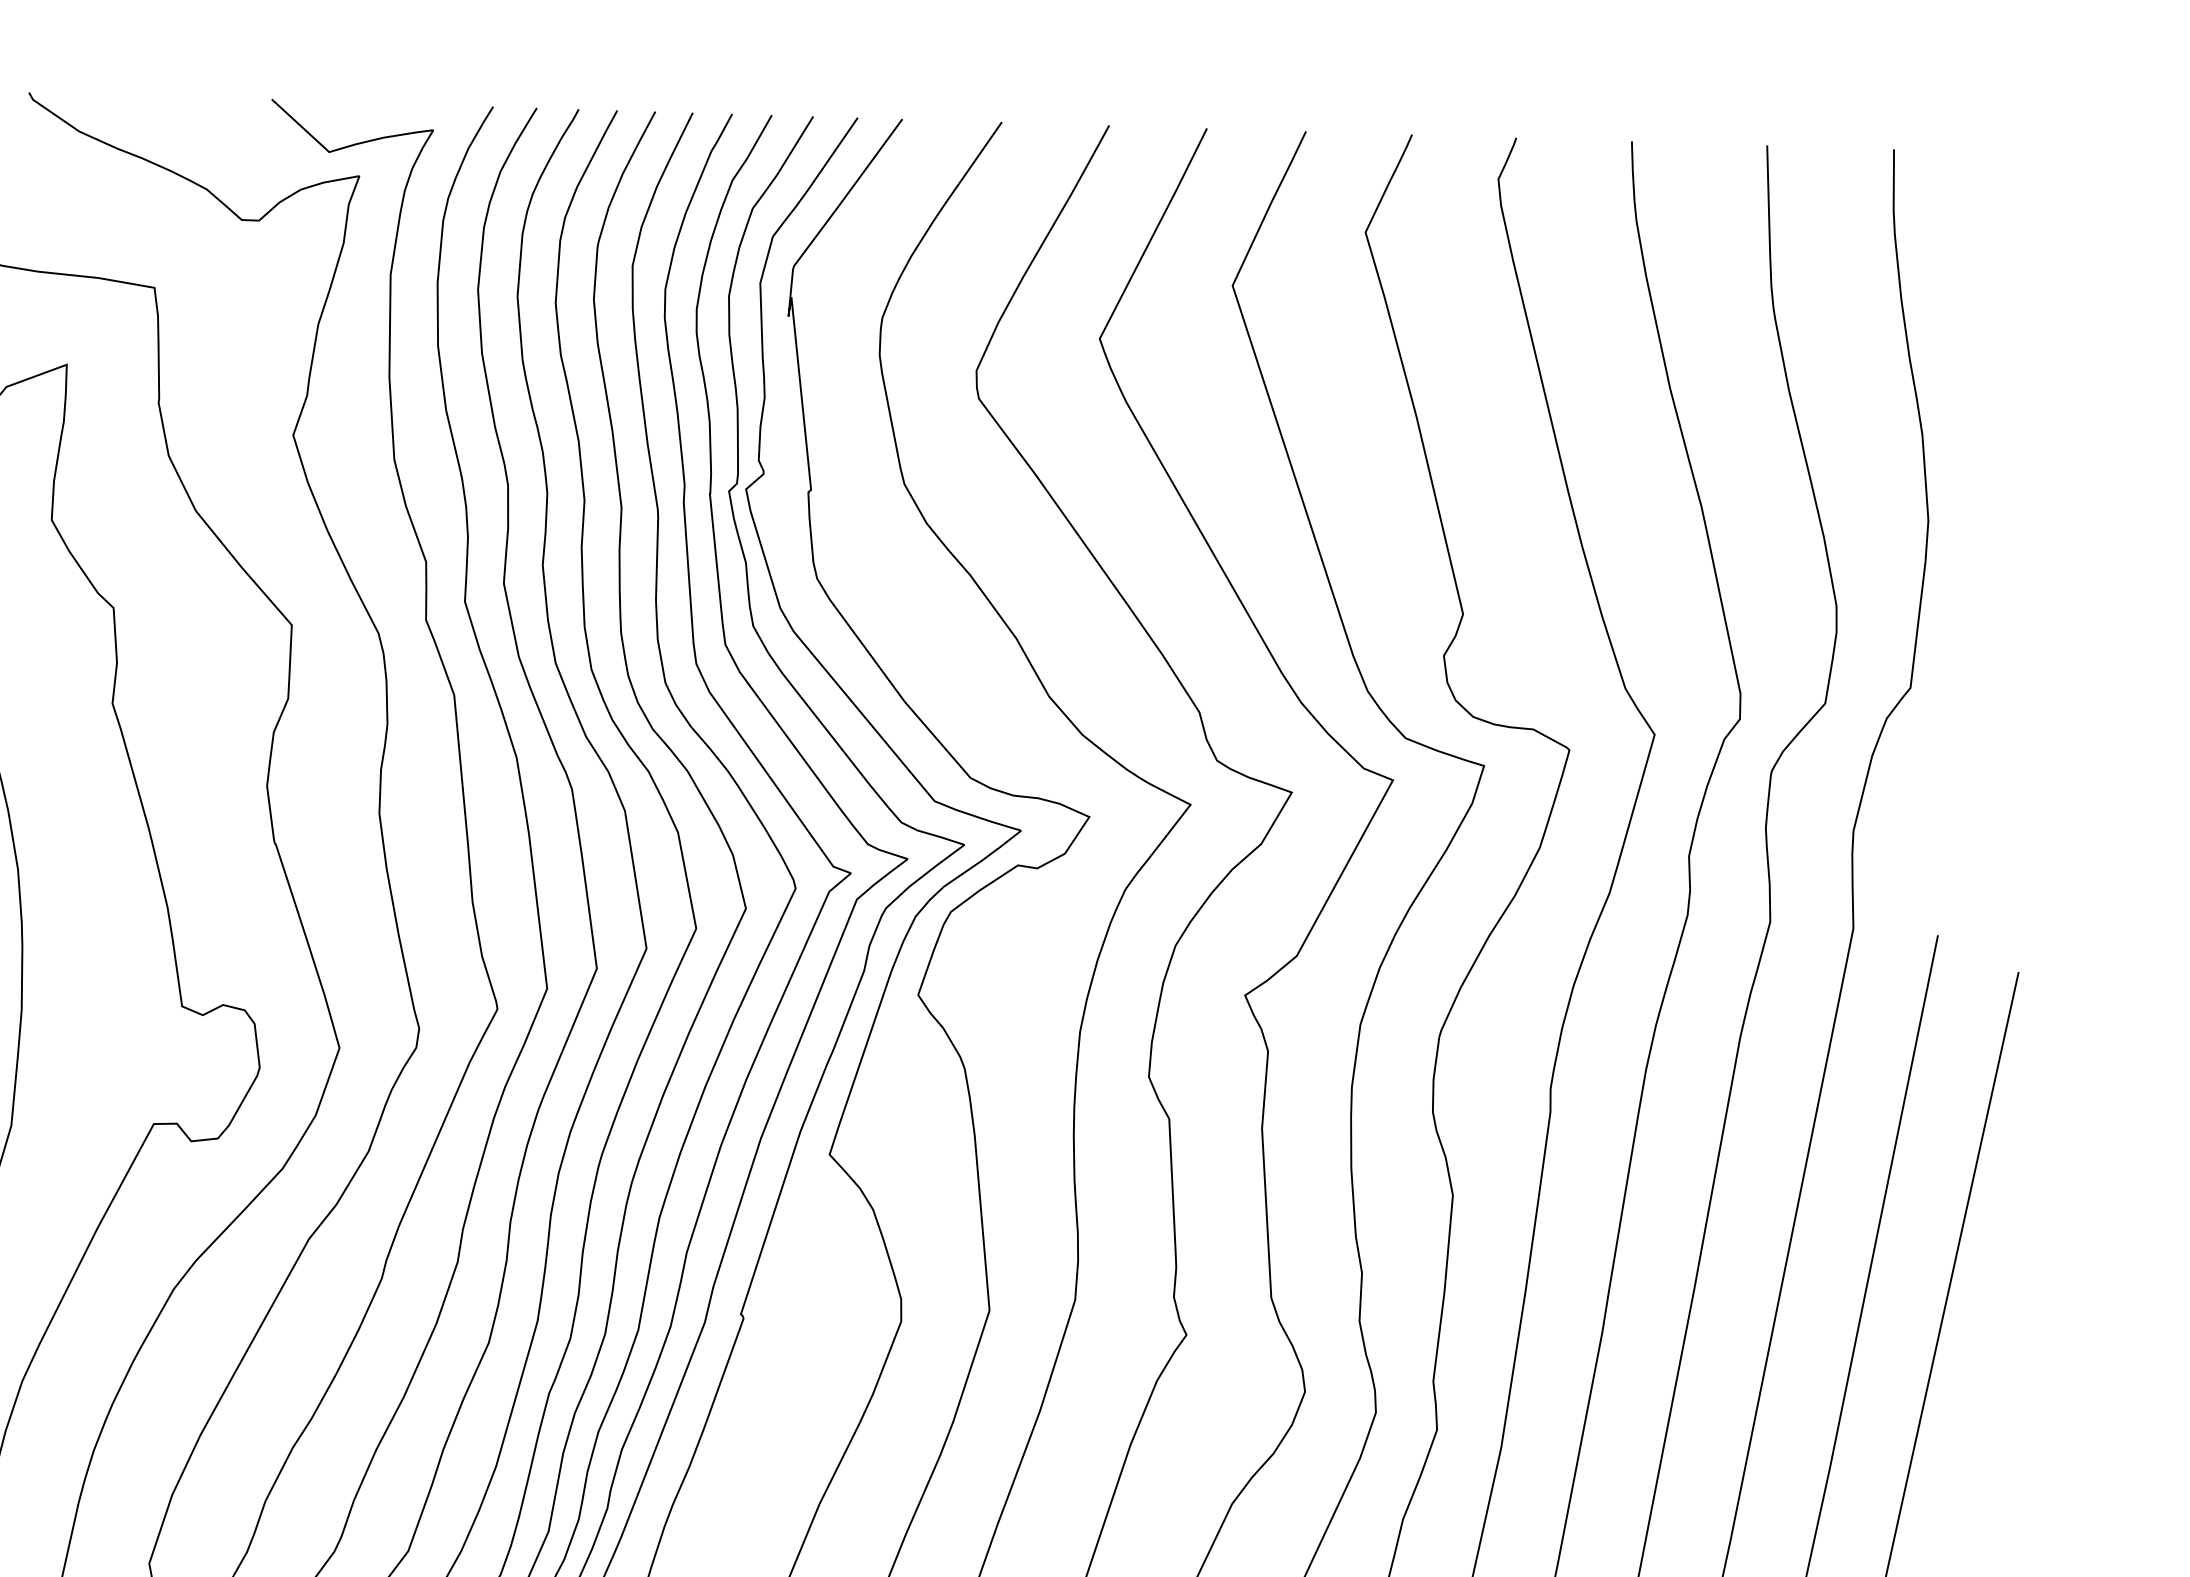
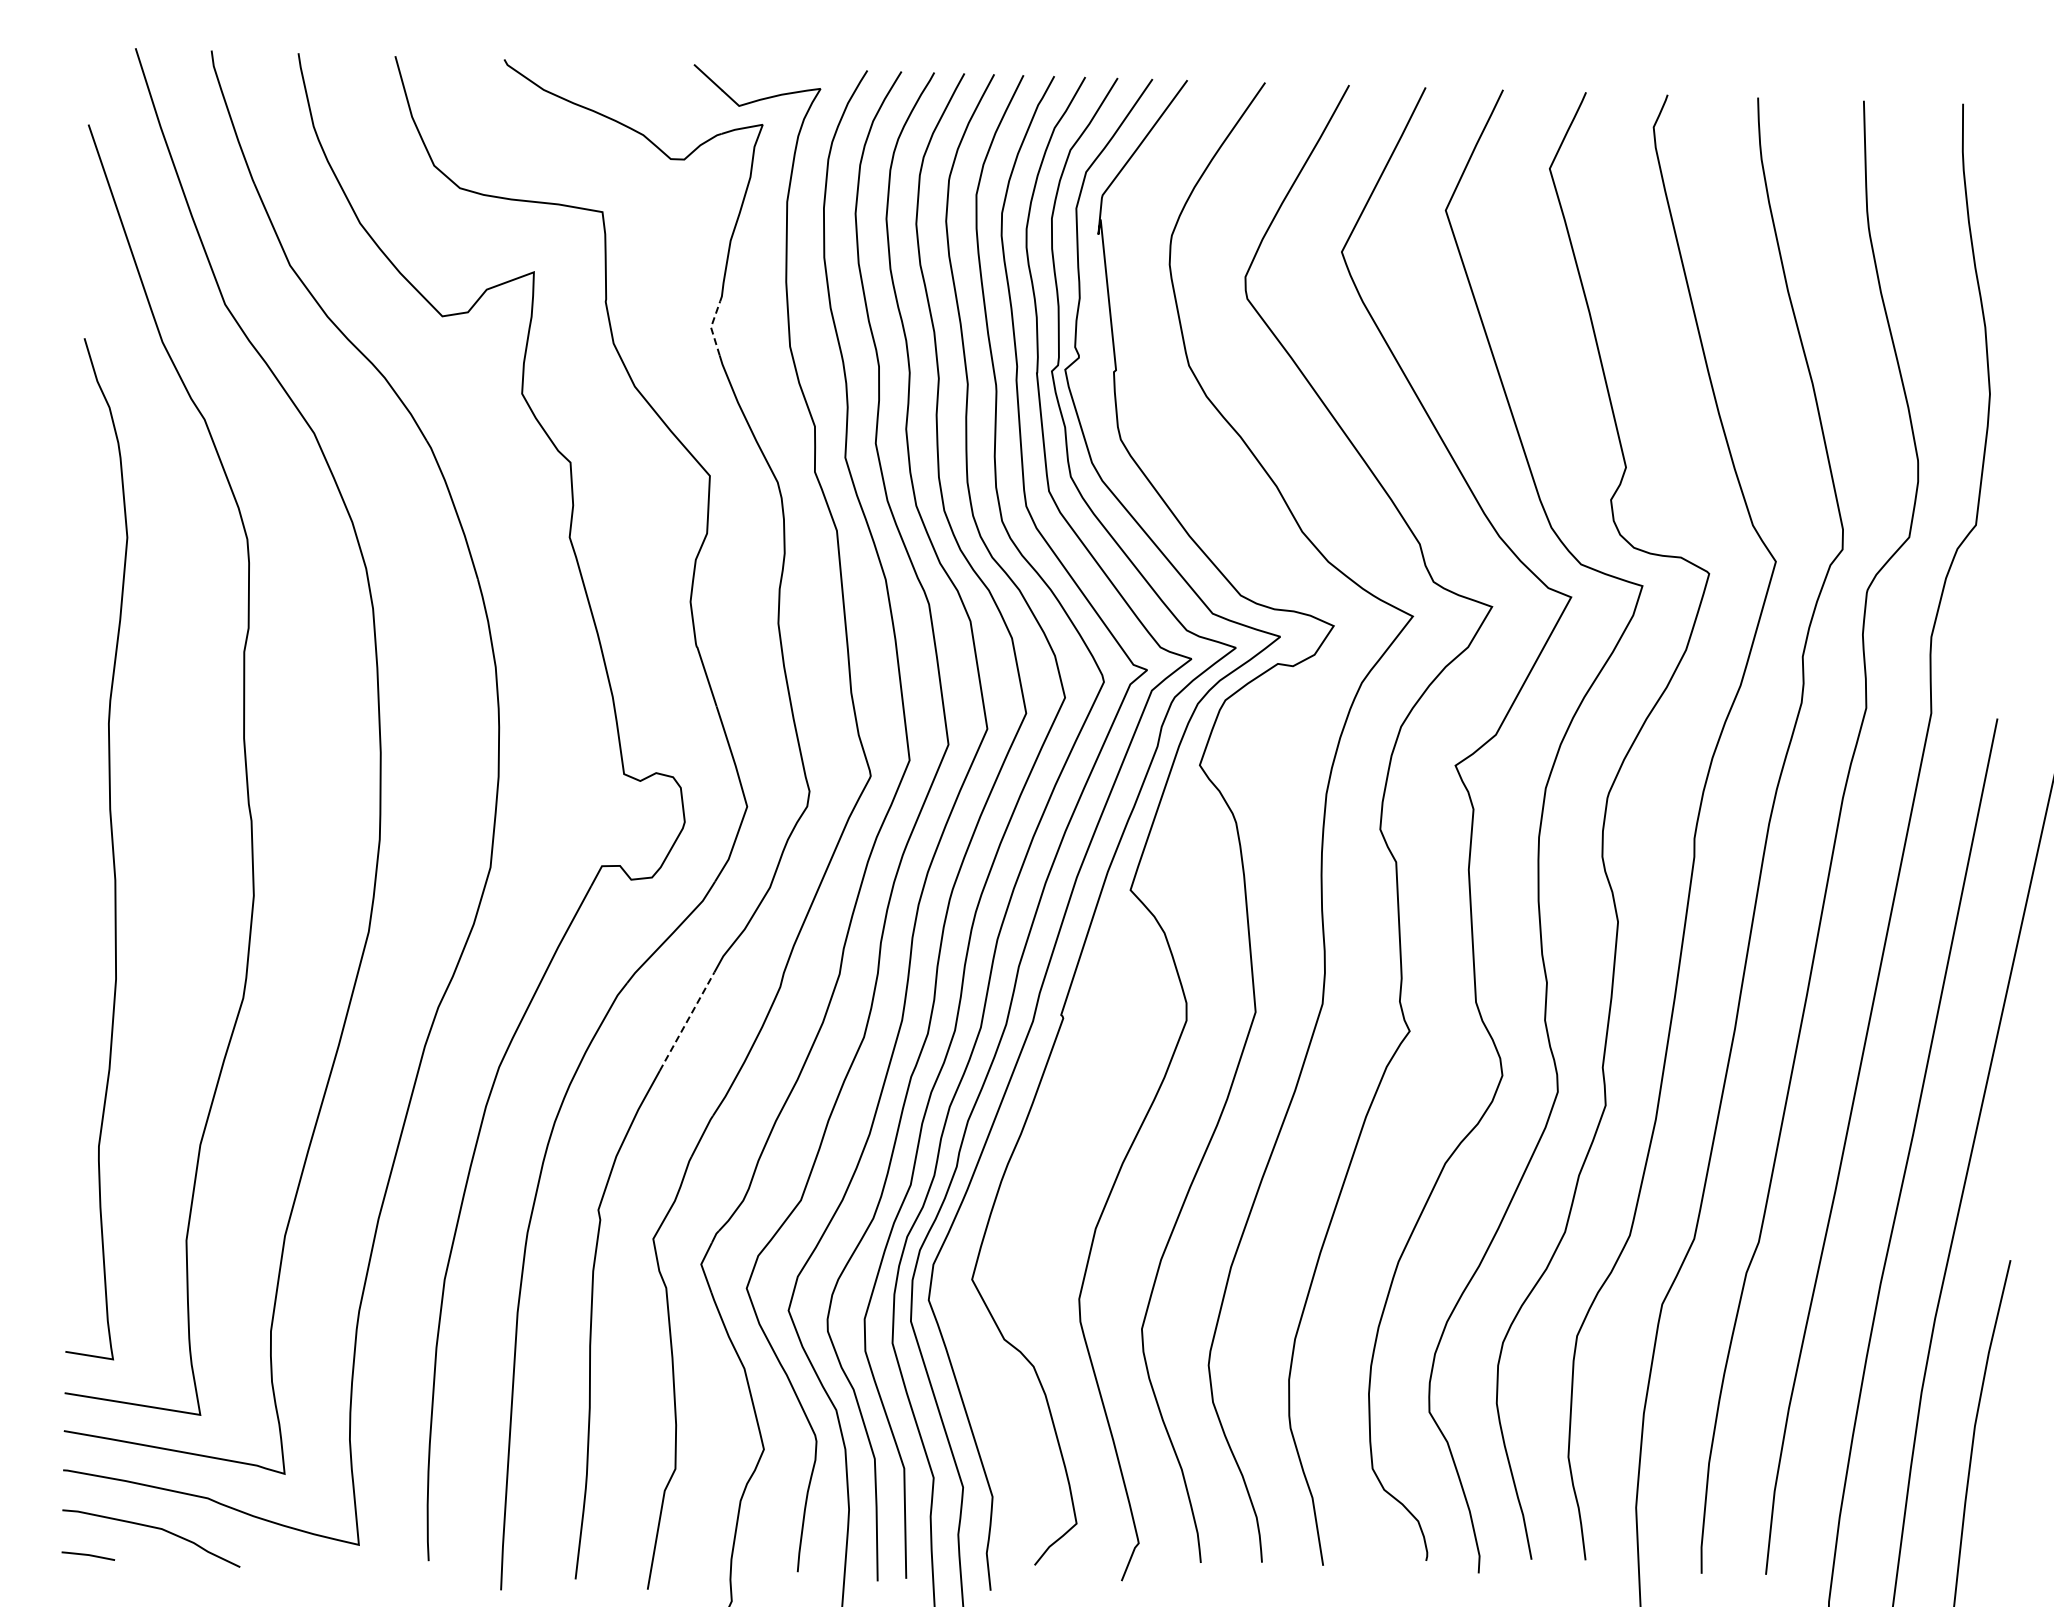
line: (293, 435) -> (711, 327), solid -> dashed
line: (261, 1323) -> (686, 1022), solid -> dashed

